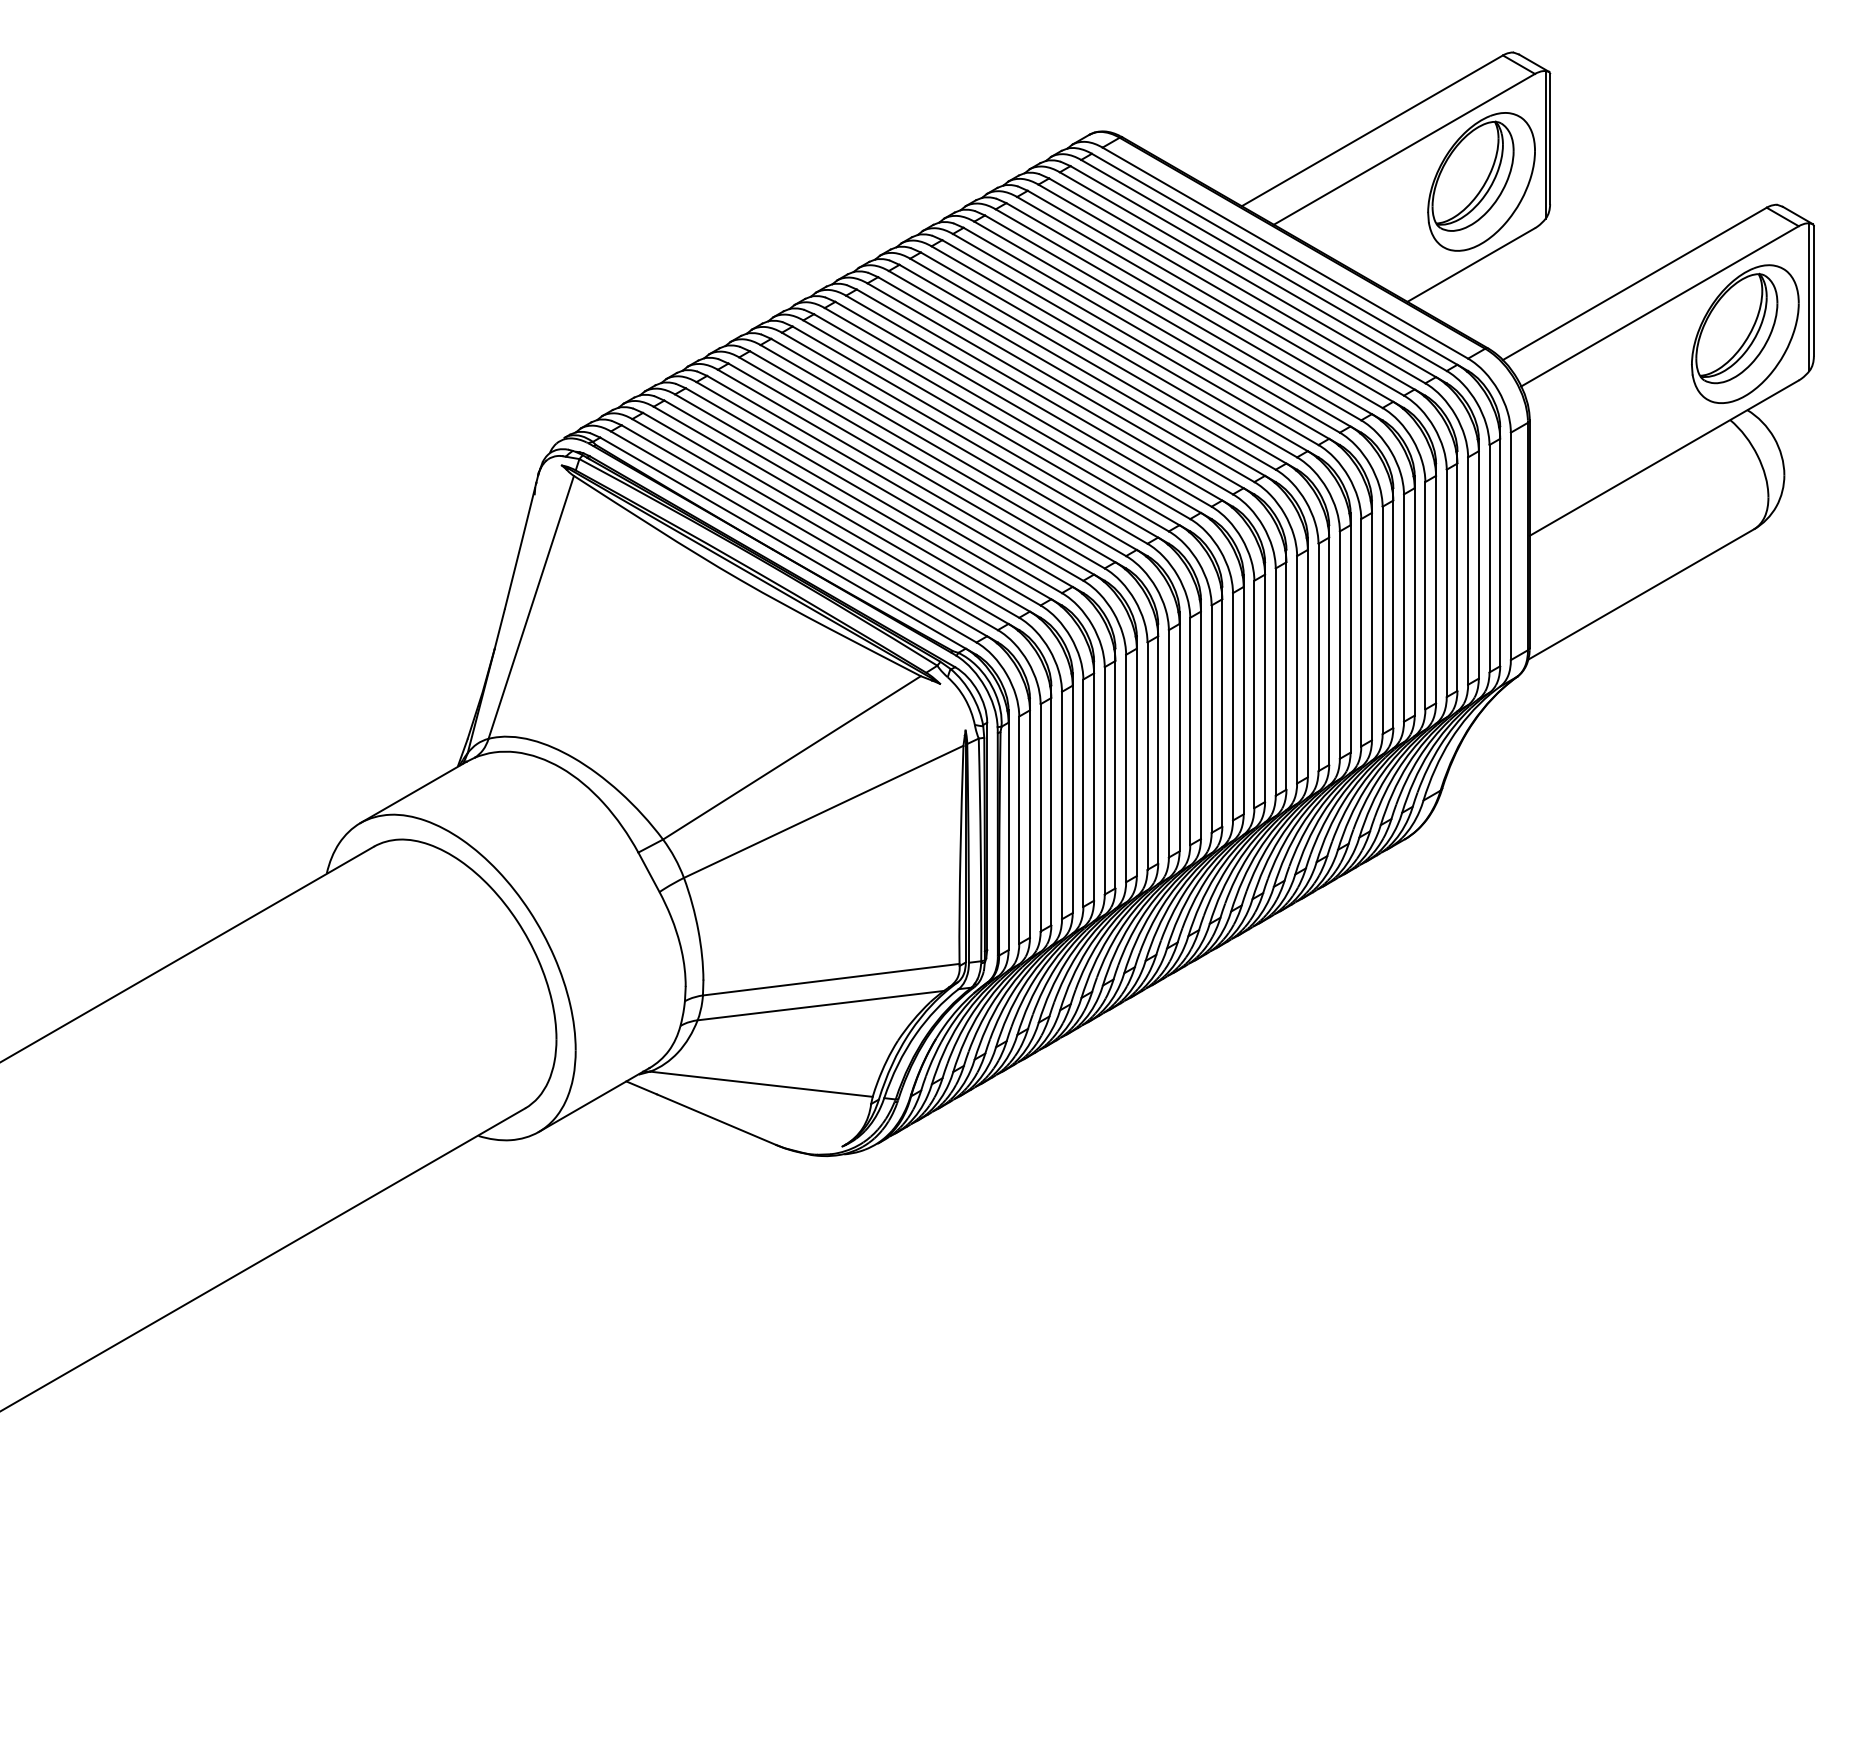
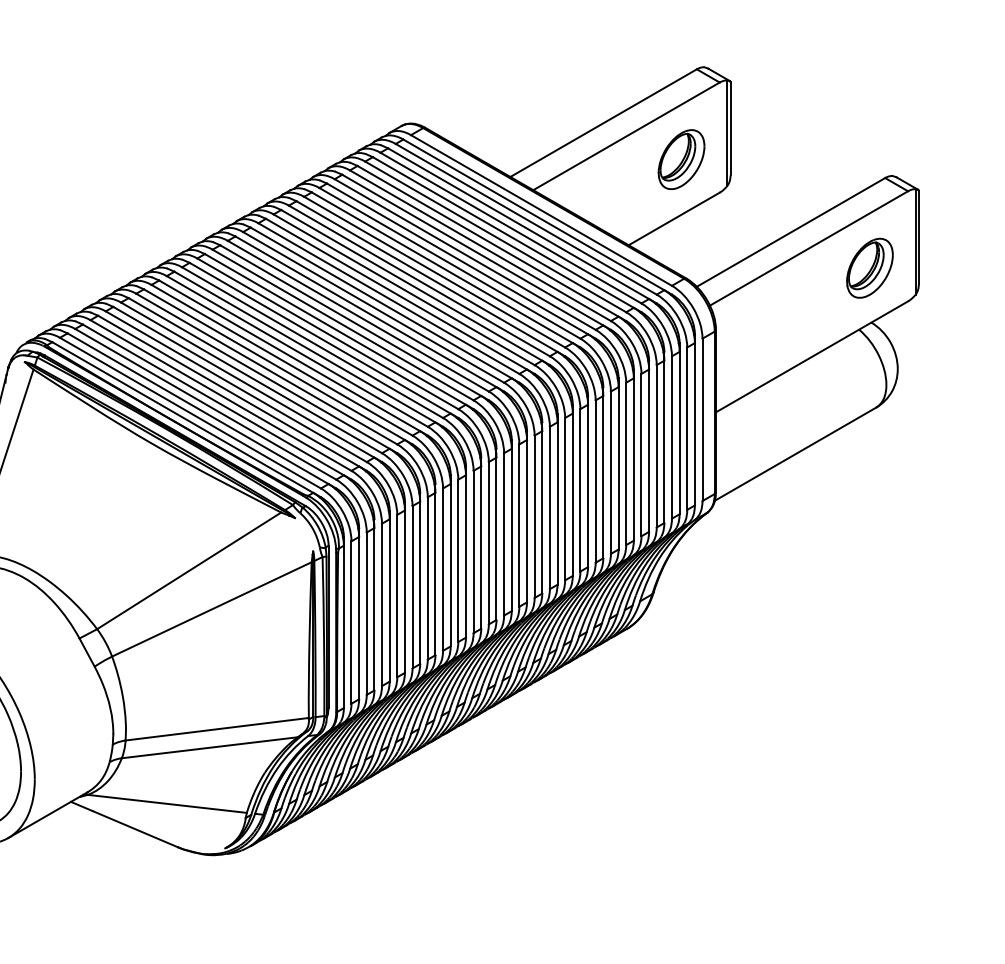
part: (1481, 181) -> (681, 159), size x0.6
part: (1745, 333) -> (870, 267), size x0.6

